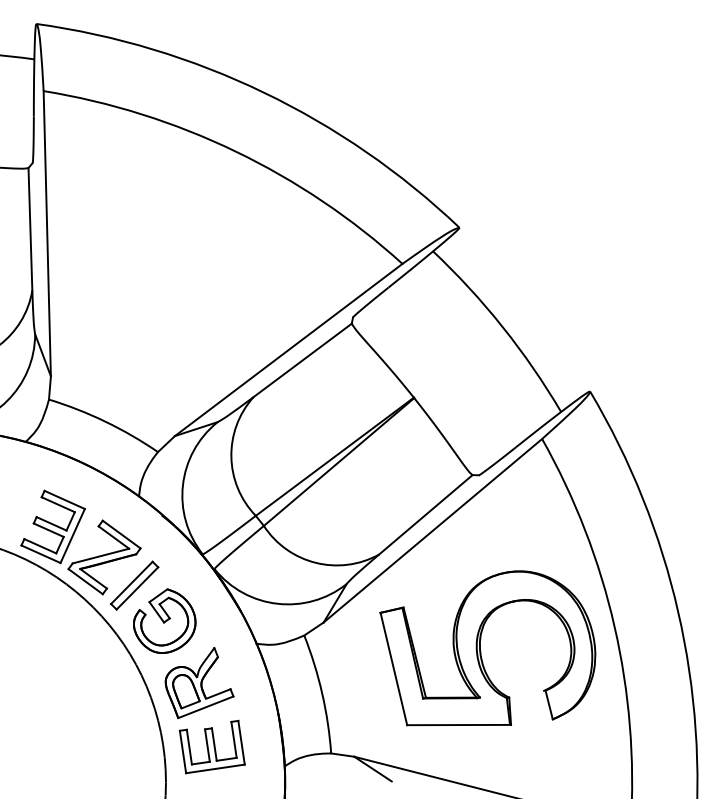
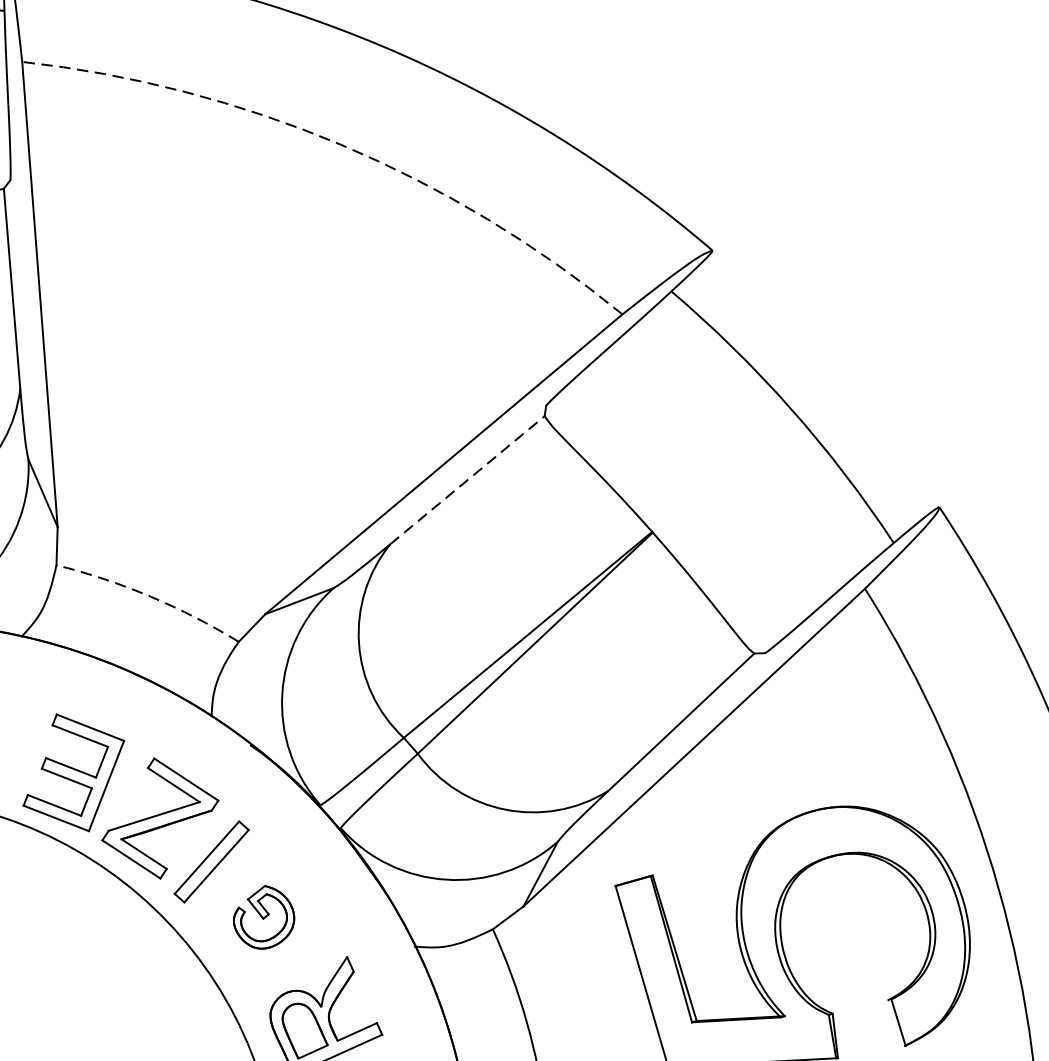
arc: (235, 151) -> (340, 144), solid -> dashed
line: (303, 360) -> (468, 480), solid -> dashed
arc: (105, 421) -> (150, 596), solid -> dashed
part: (164, 620) -> (263, 916), size x0.6

